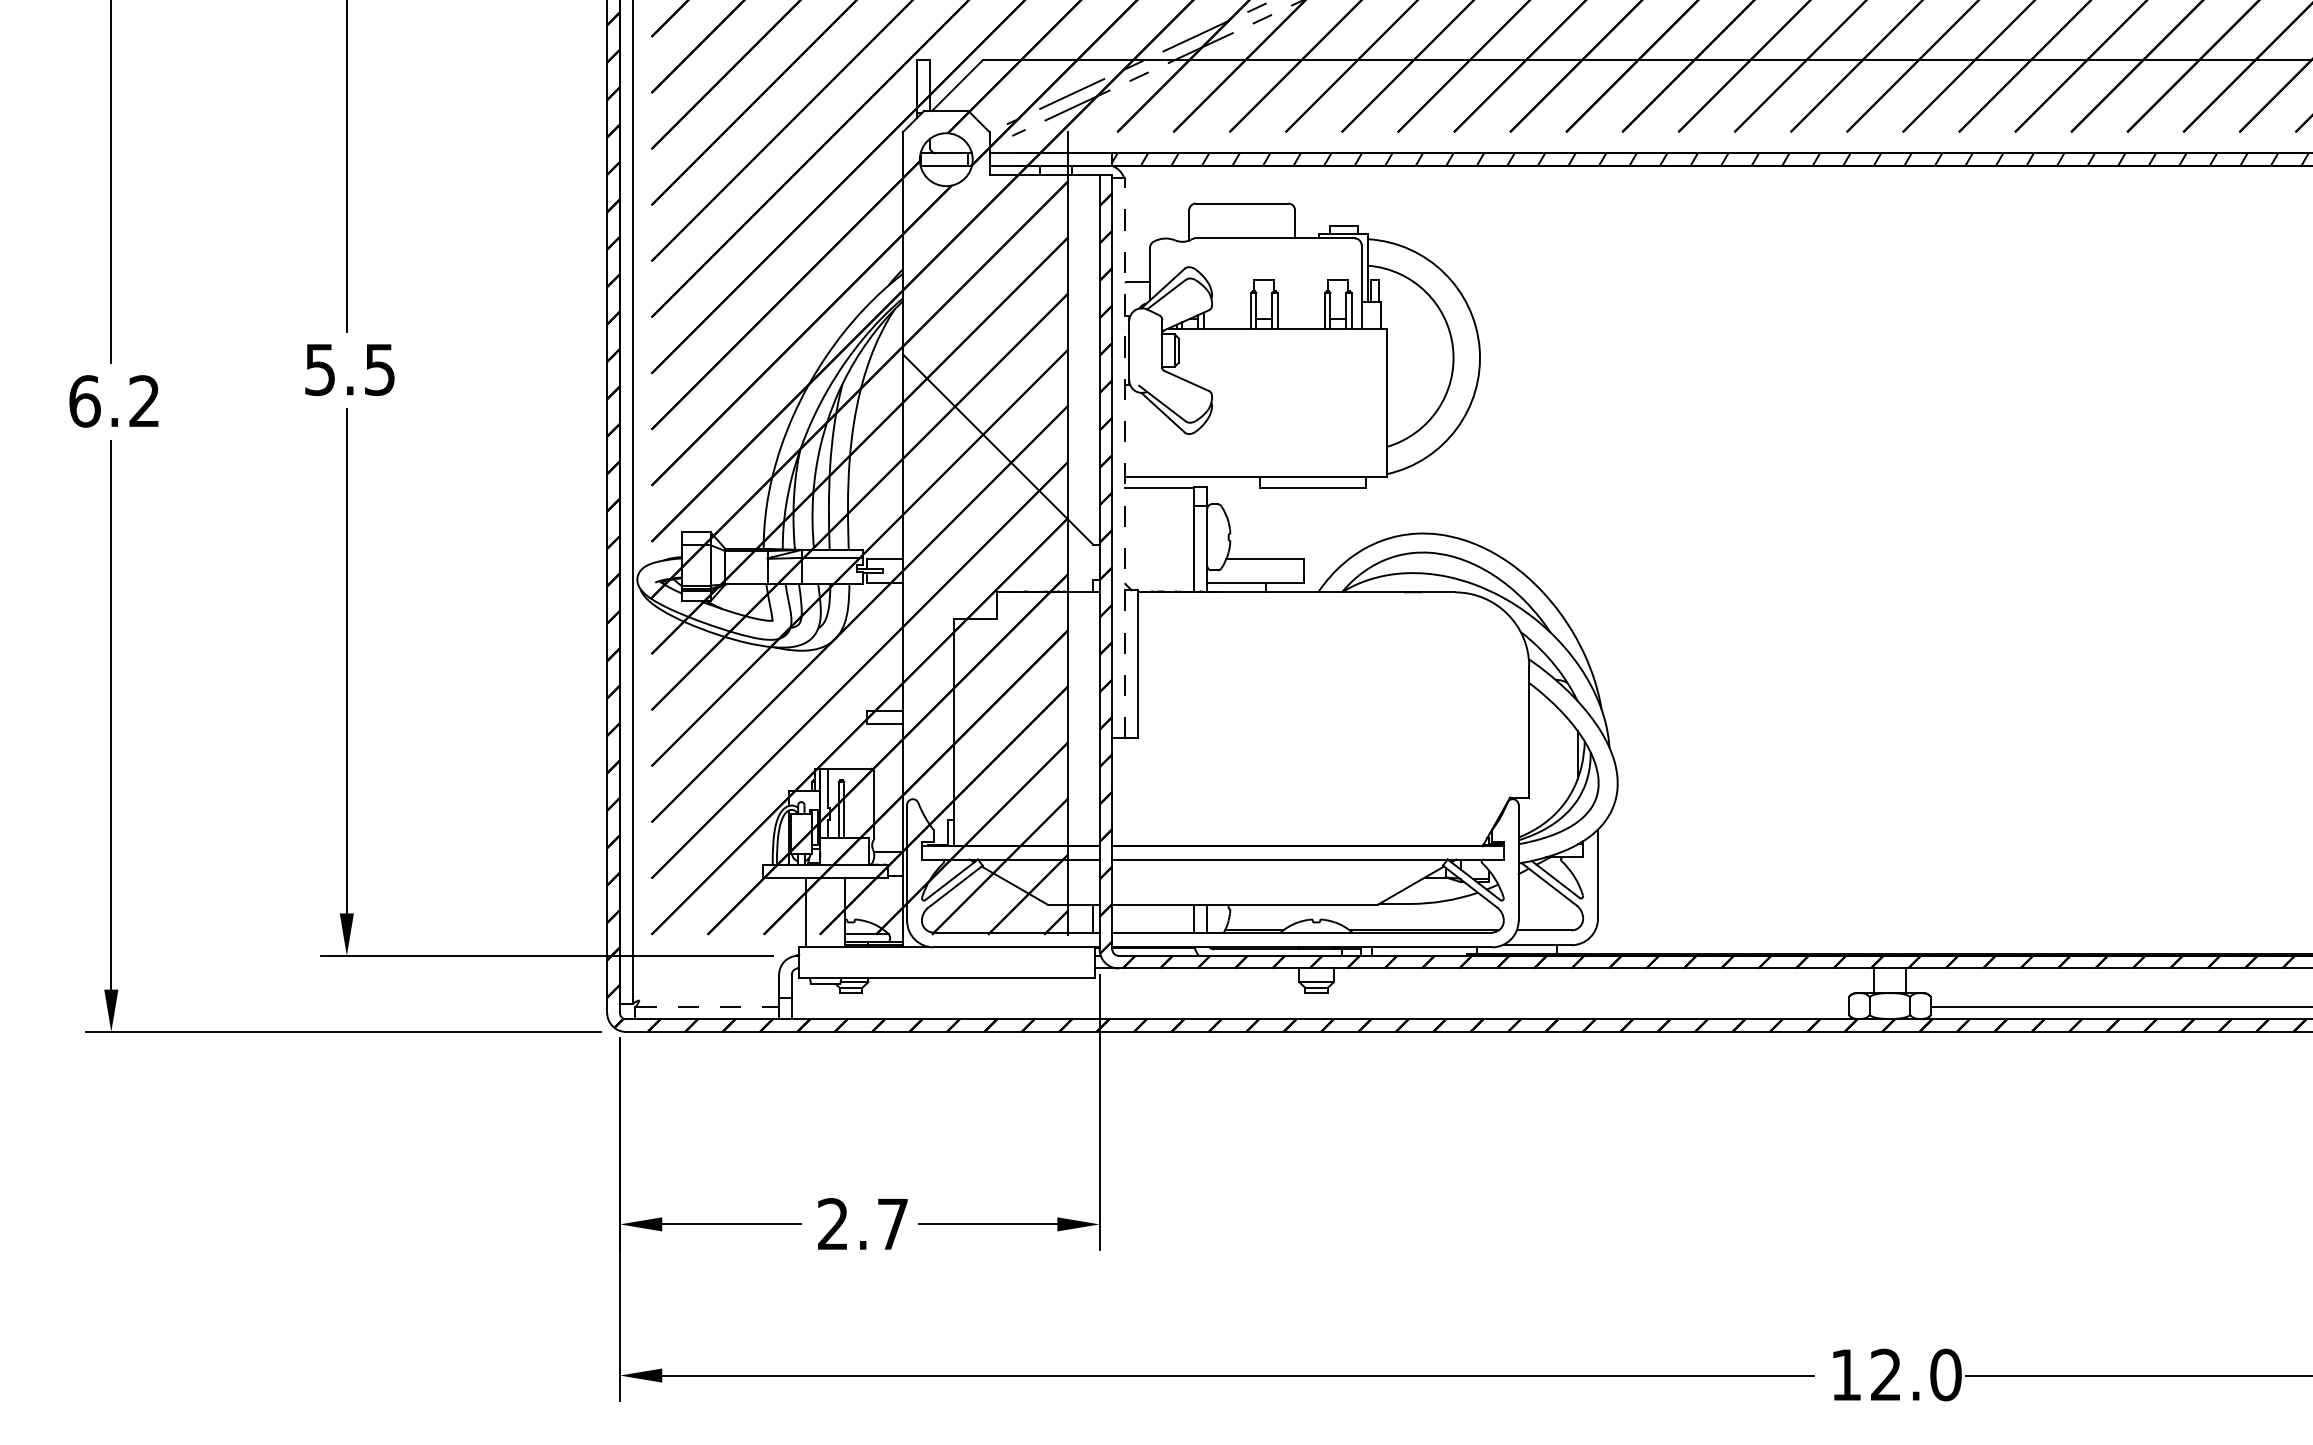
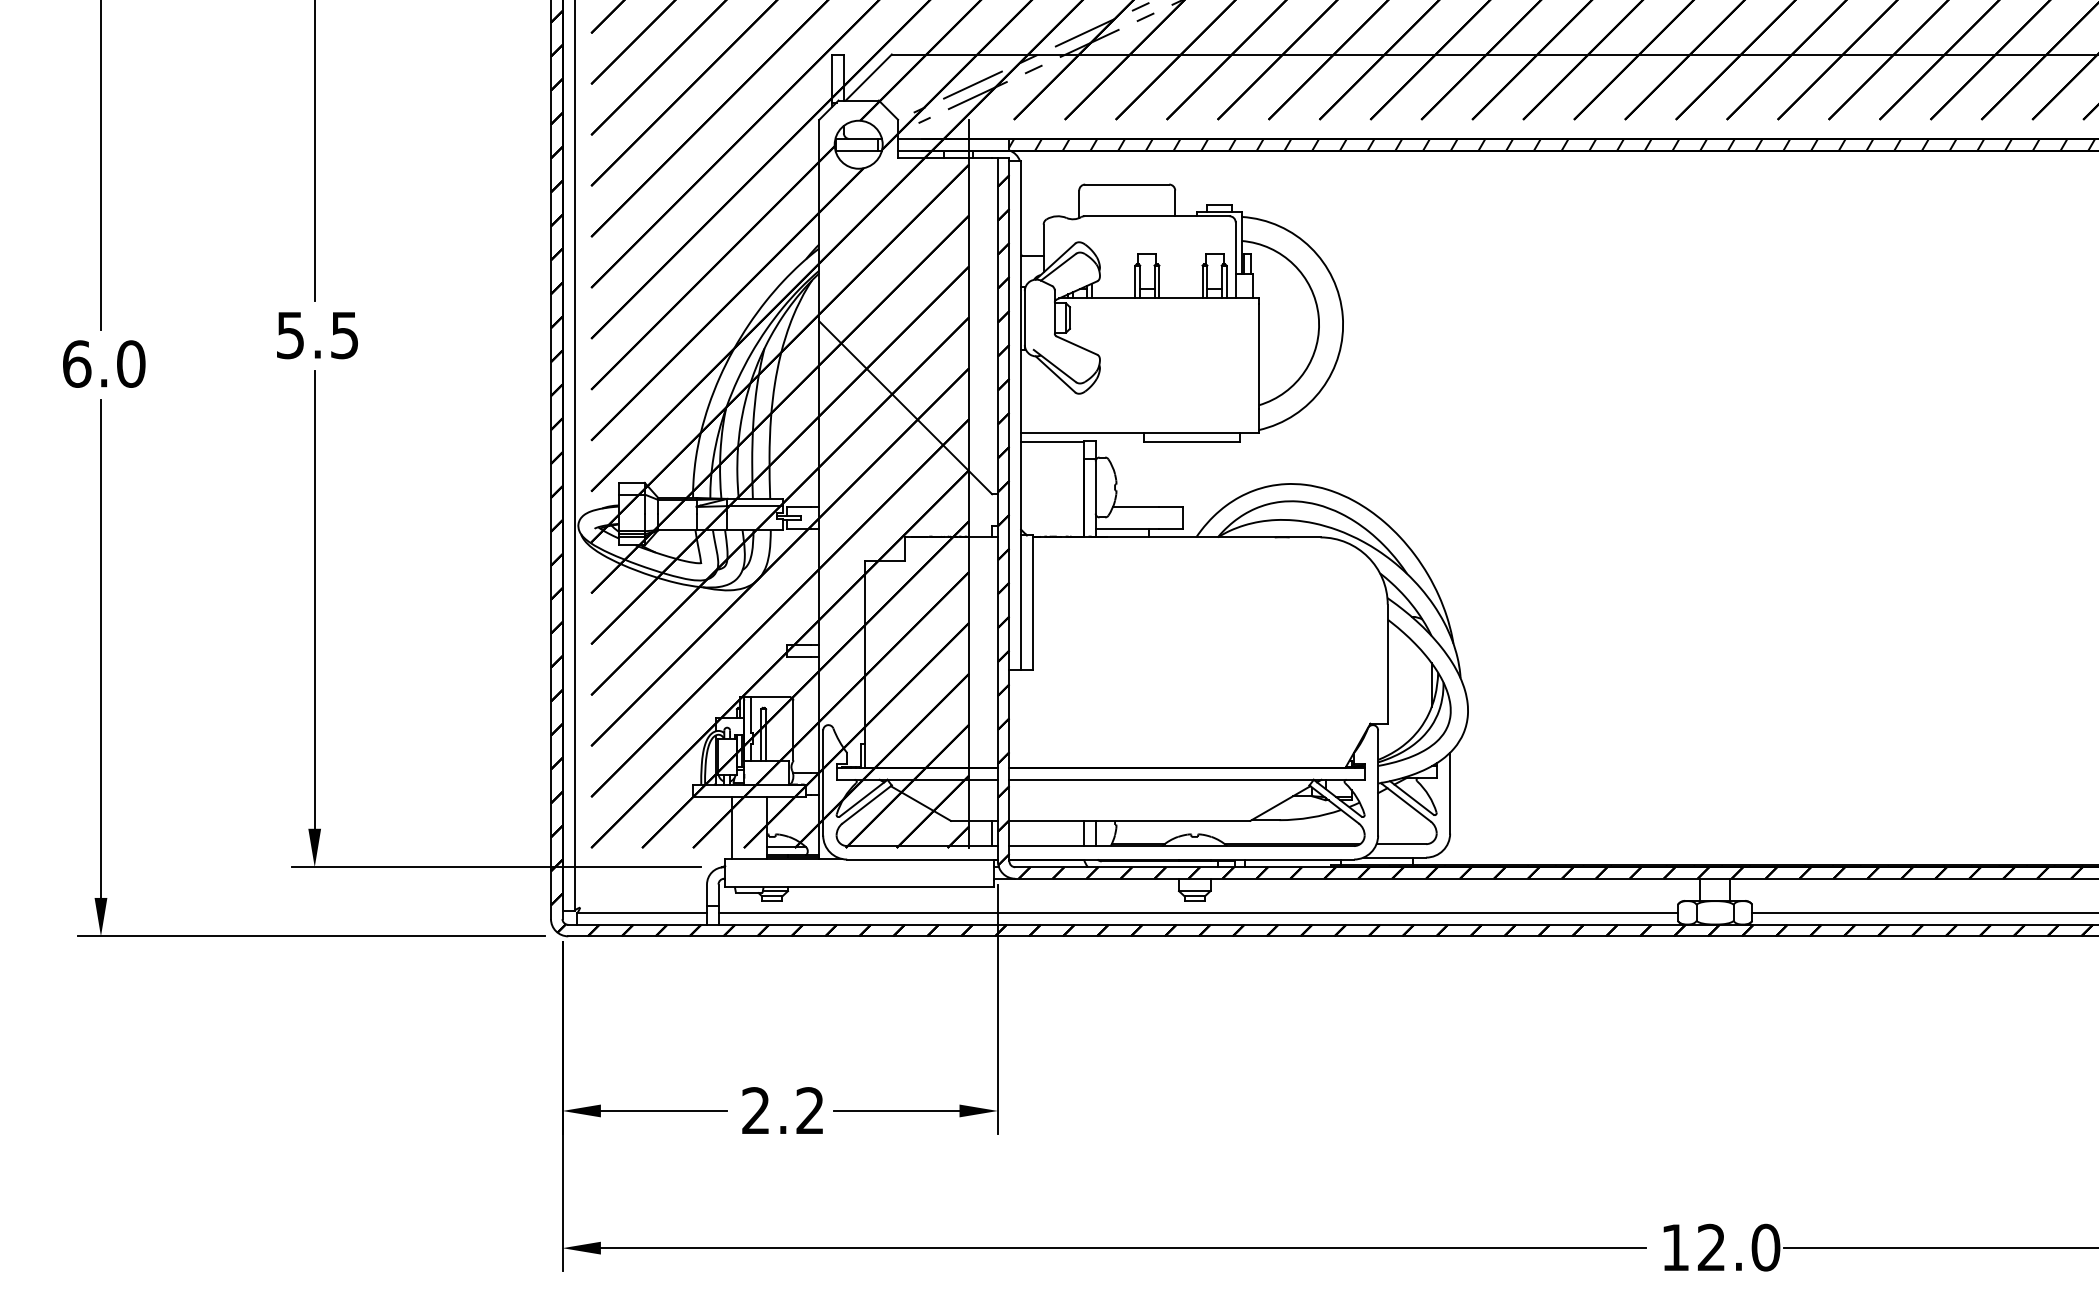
text: (144, 400) -> (131, 363), 6.2 -> 6.0
line: (1124, 456) -> (1020, 414), dashed -> solid
line: (708, 1006) -> (642, 913), dashed -> solid
line: (1319, 1006) -> (1197, 913), added
text: (892, 1223) -> (809, 1110), 2.7 -> 2.2

